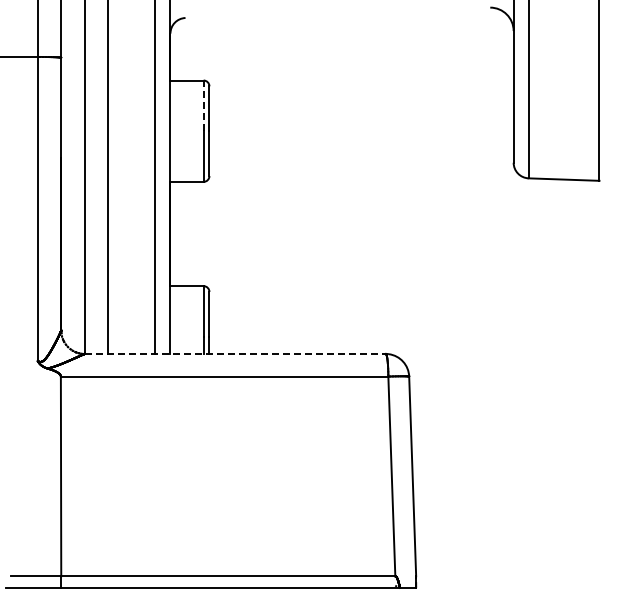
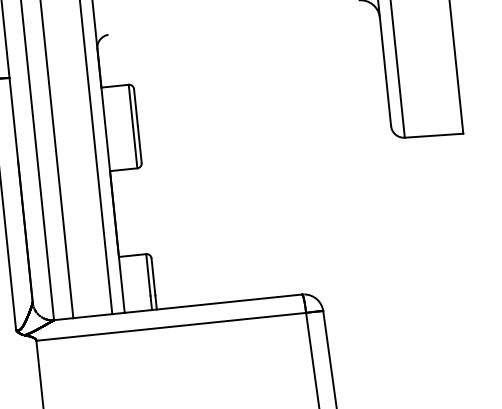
line: (203, 105) -> (130, 105), dashed -> solid
line: (235, 353) -> (178, 306), dashed -> solid

